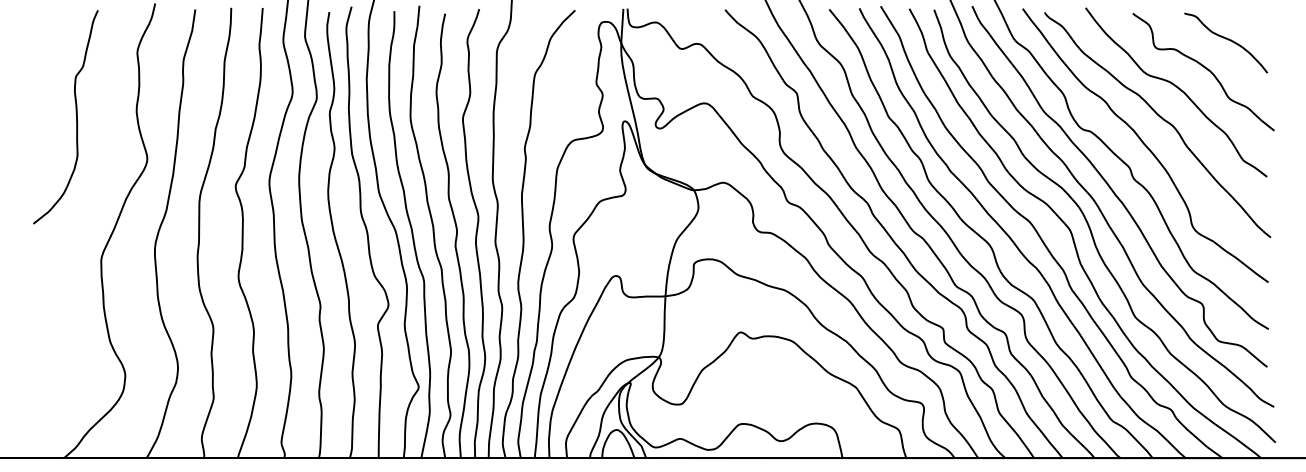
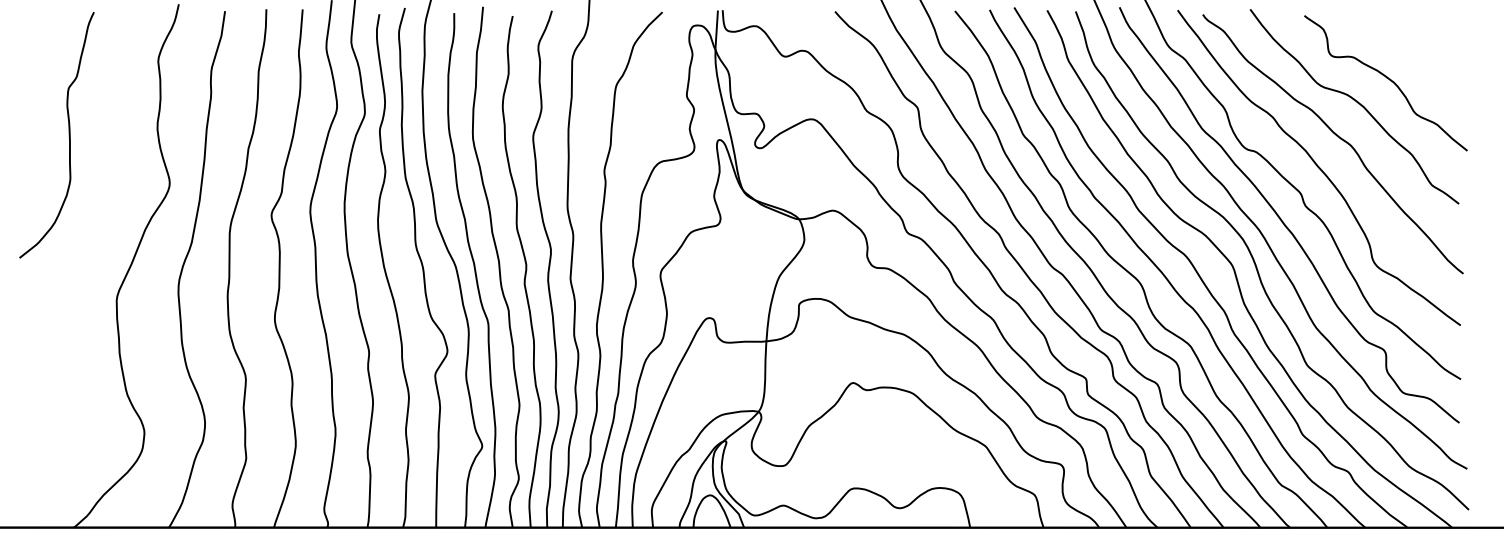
curve: (1227, 40) -> (1413, 46), removed
curve: (75, 117) -> (68, 135), moved

